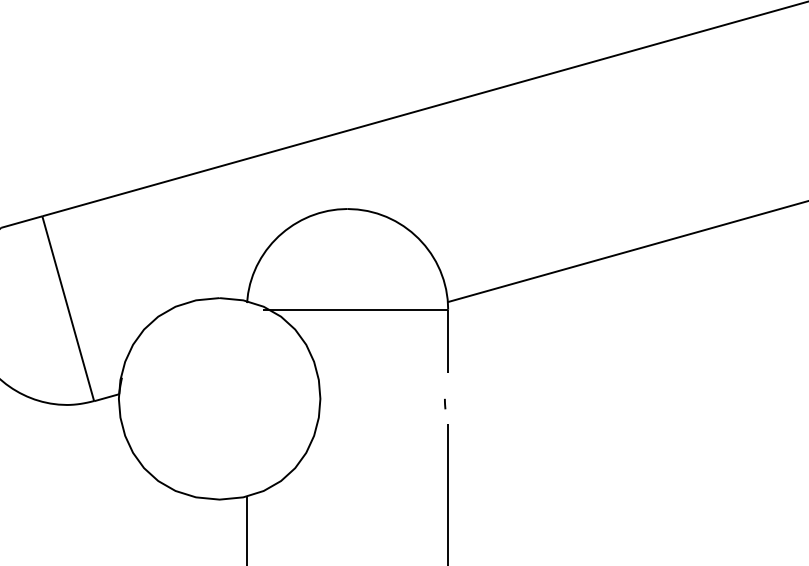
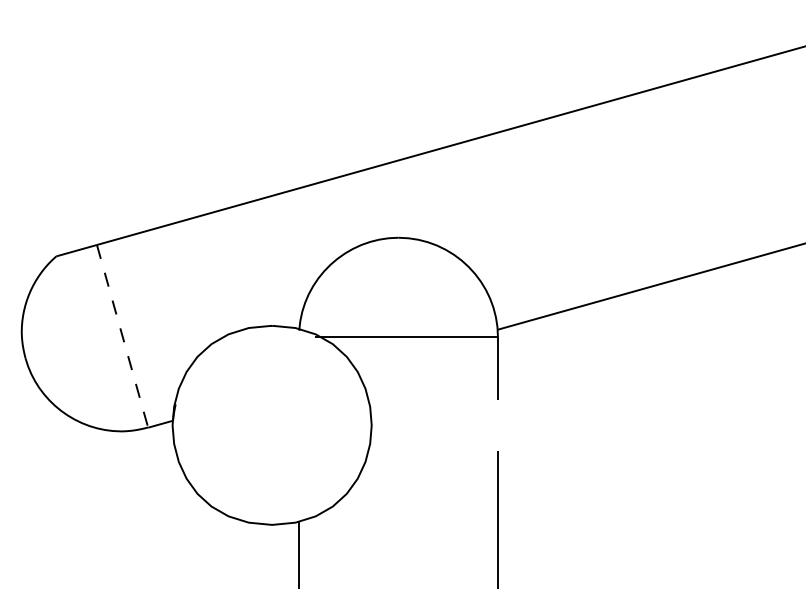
line: (68, 308) -> (122, 336), solid -> dashed
curve: (444, 404) -> (494, 430), removed

